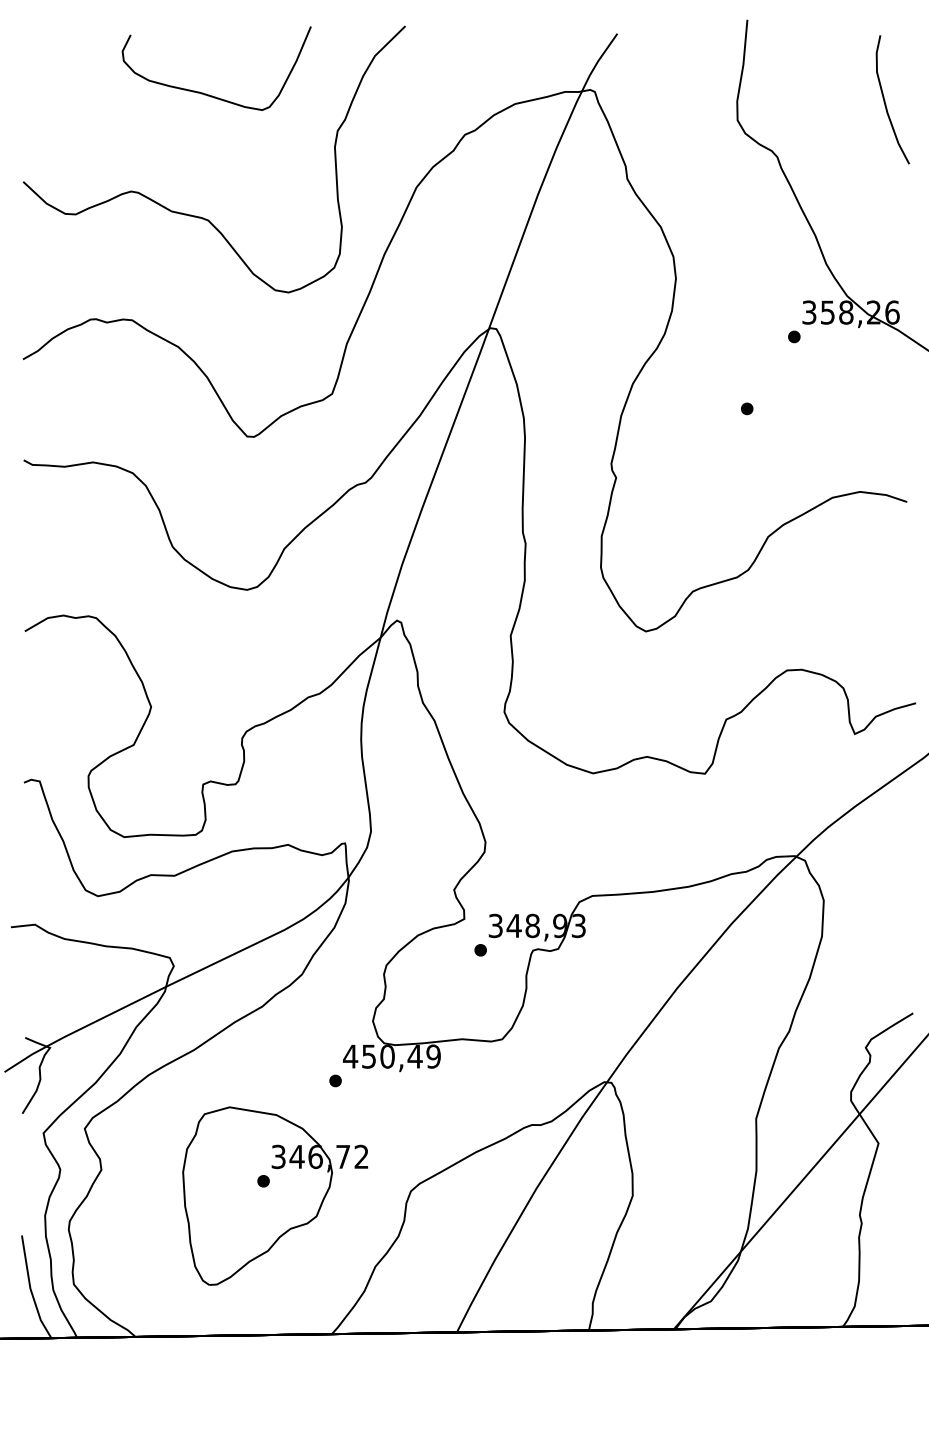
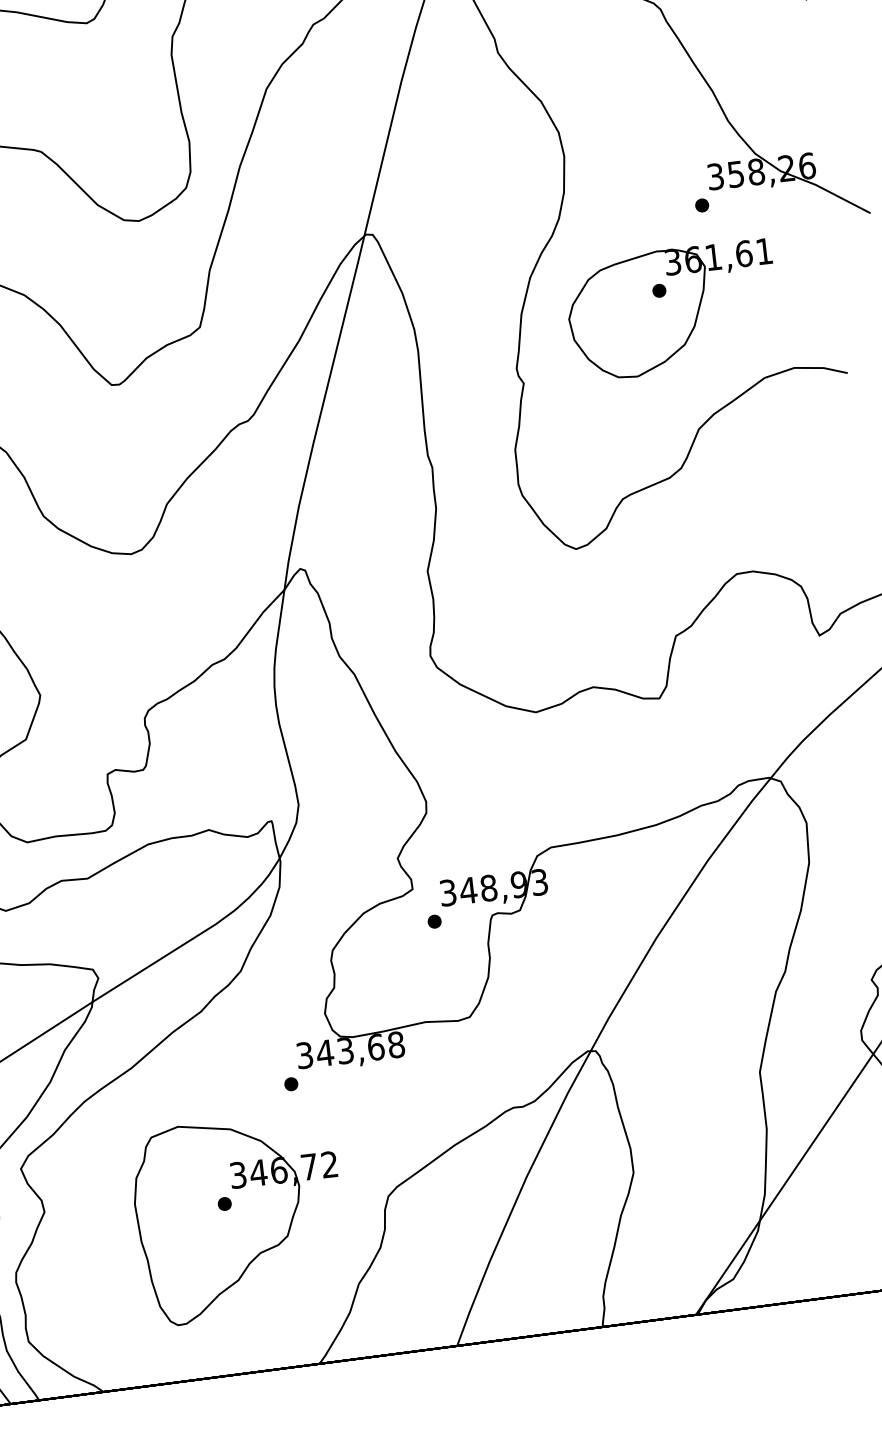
part: (756, 428) -> (672, 311), added
text: (391, 1056) -> (349, 1050), 450,49 -> 343,68

